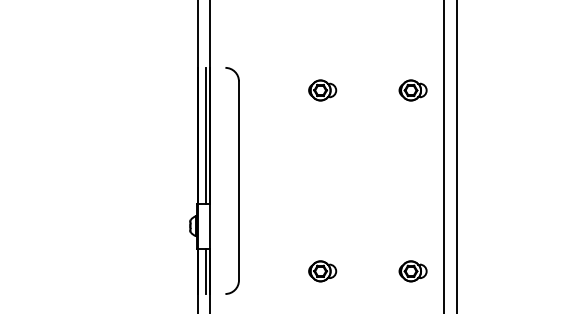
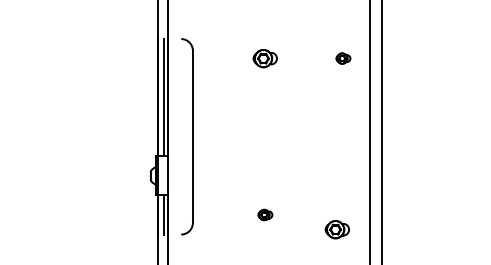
part: (412, 90) -> (342, 58), size x0.6
part: (322, 271) -> (265, 215), size x0.6
part: (412, 271) -> (336, 229), moved

